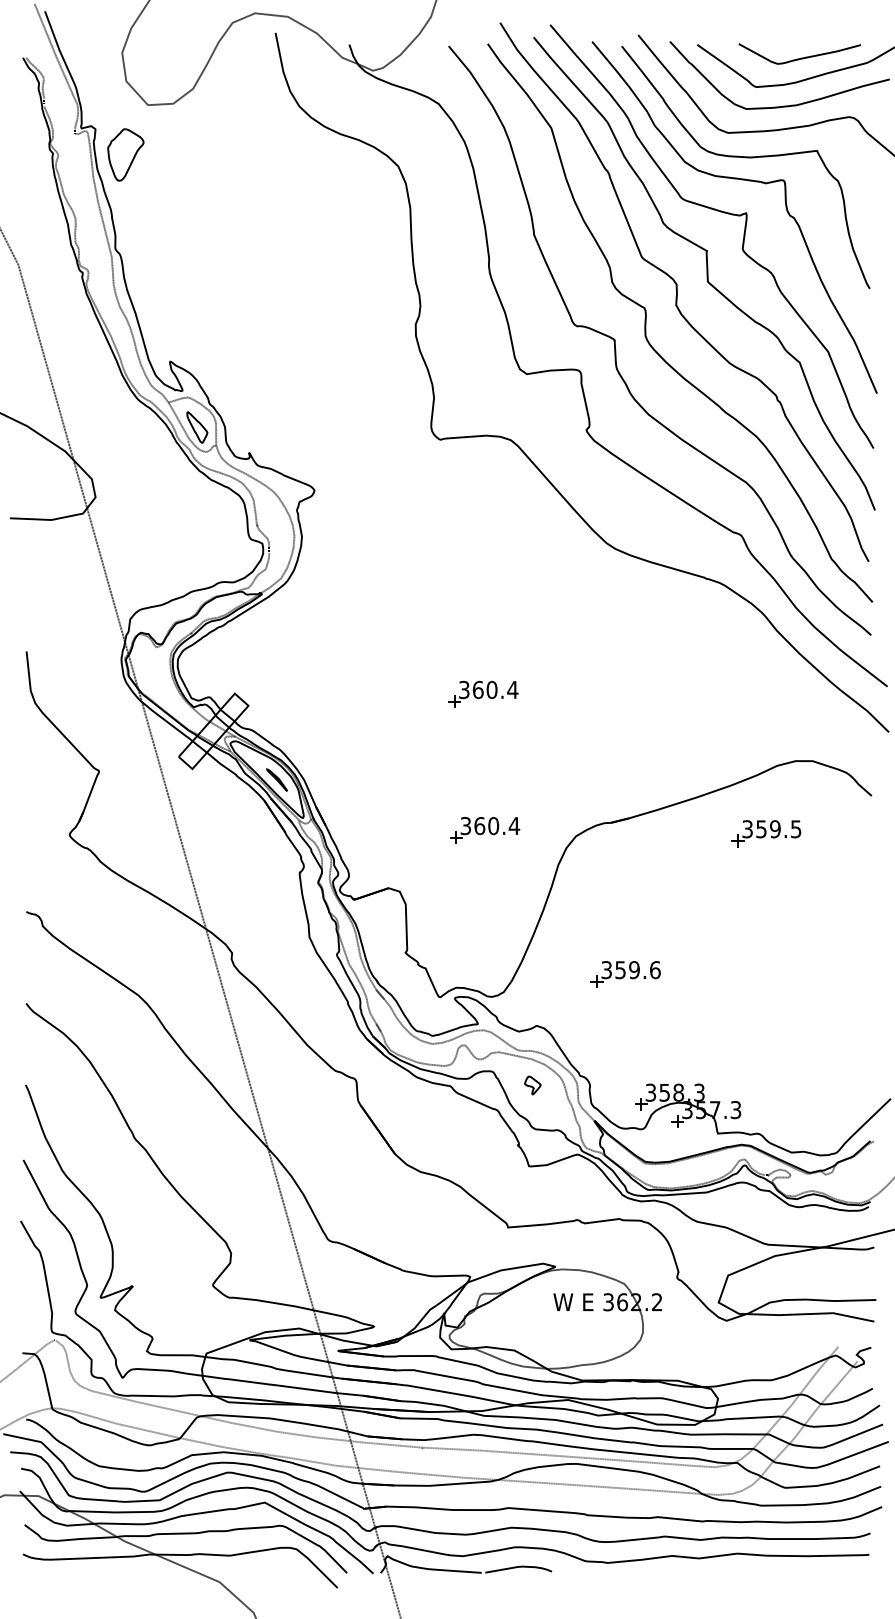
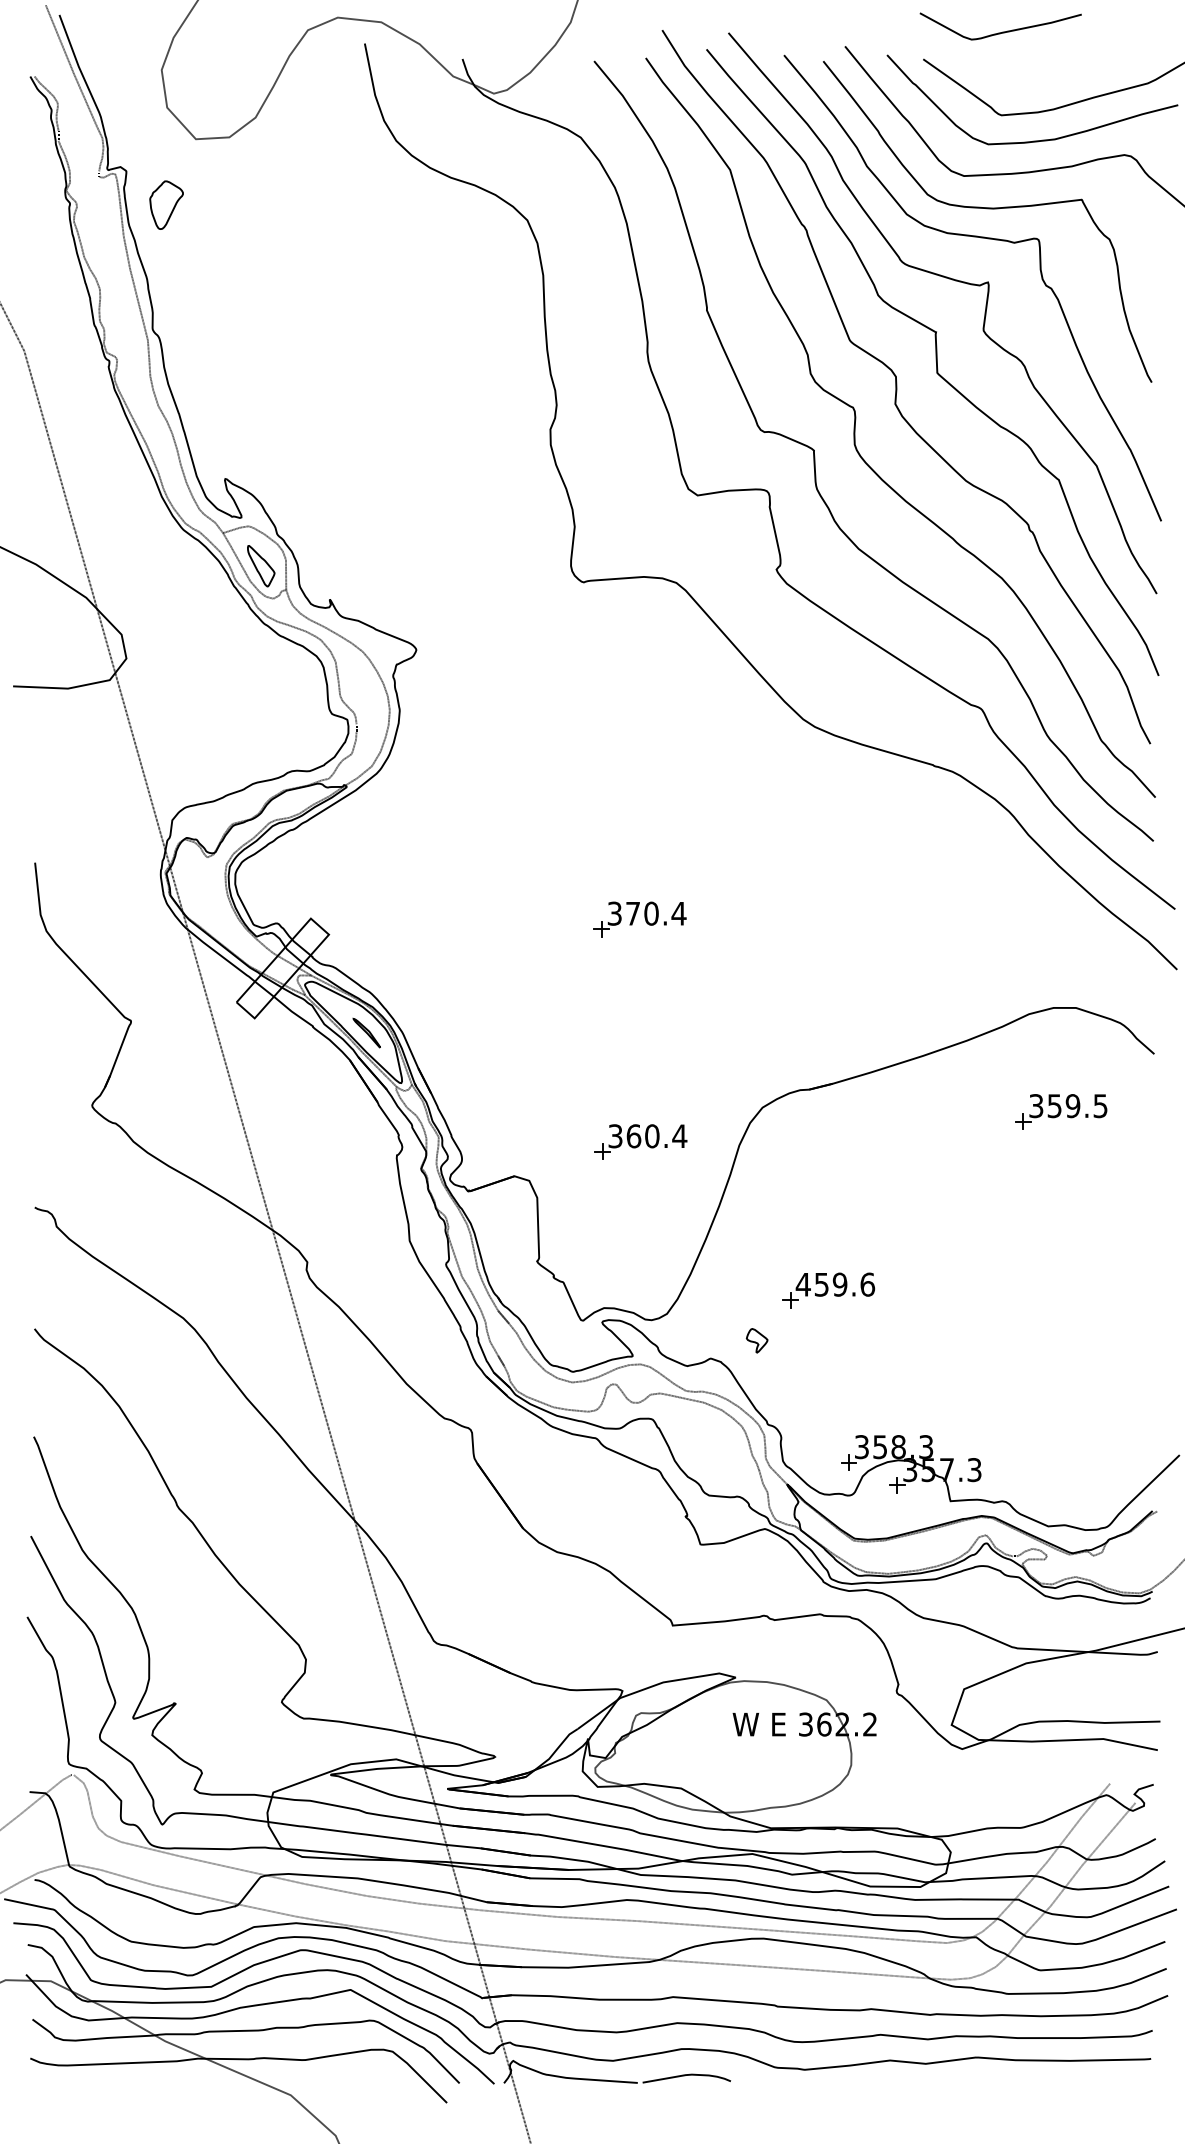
curve: (801, 57) -> (1003, 31), moved
part: (125, 154) -> (166, 204), size x0.7
text: (477, 689) -> (632, 913), 360.4 -> 370.4
part: (485, 830) -> (641, 1142), moved
part: (766, 833) -> (1061, 1111), moved
text: (606, 970) -> (803, 1285), 359.6 -> 459.6
part: (532, 1085) -> (756, 1340), moved

